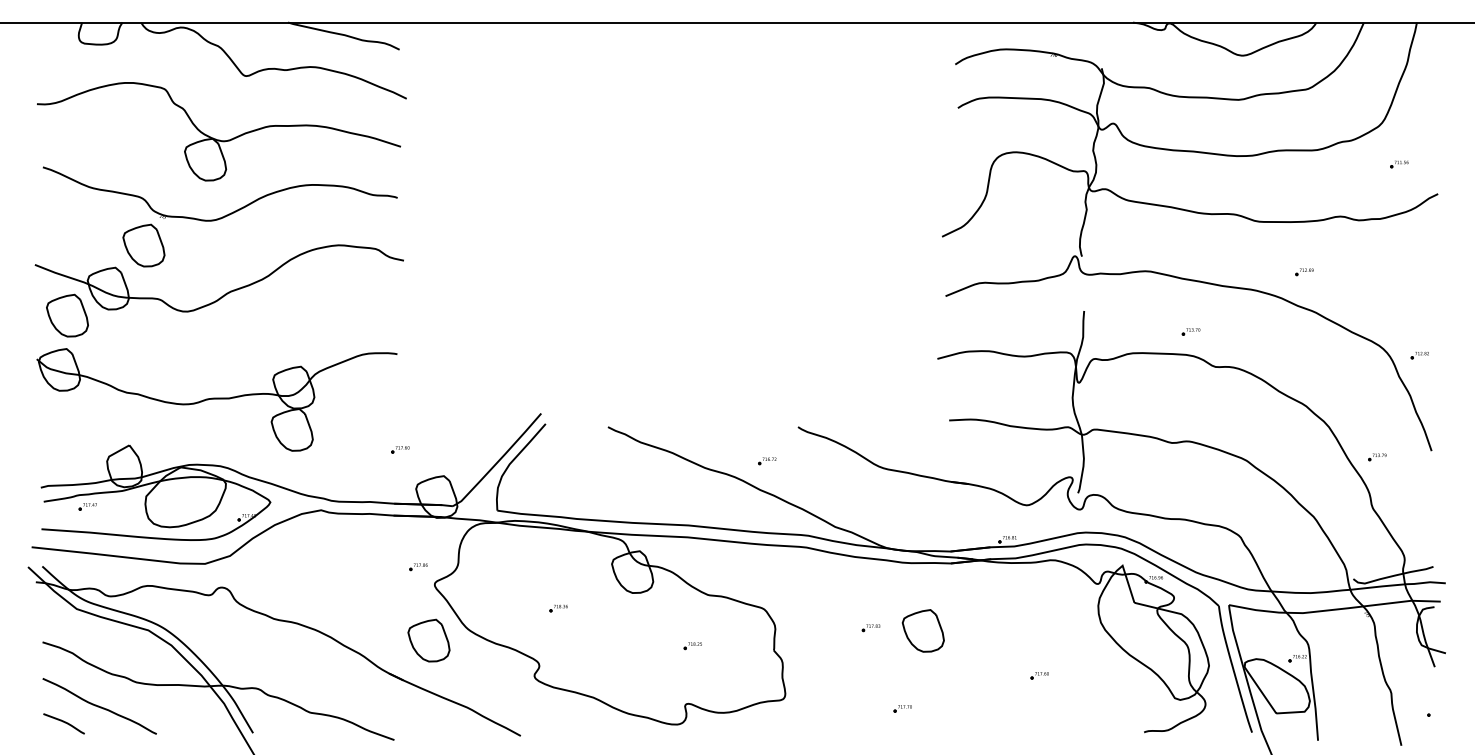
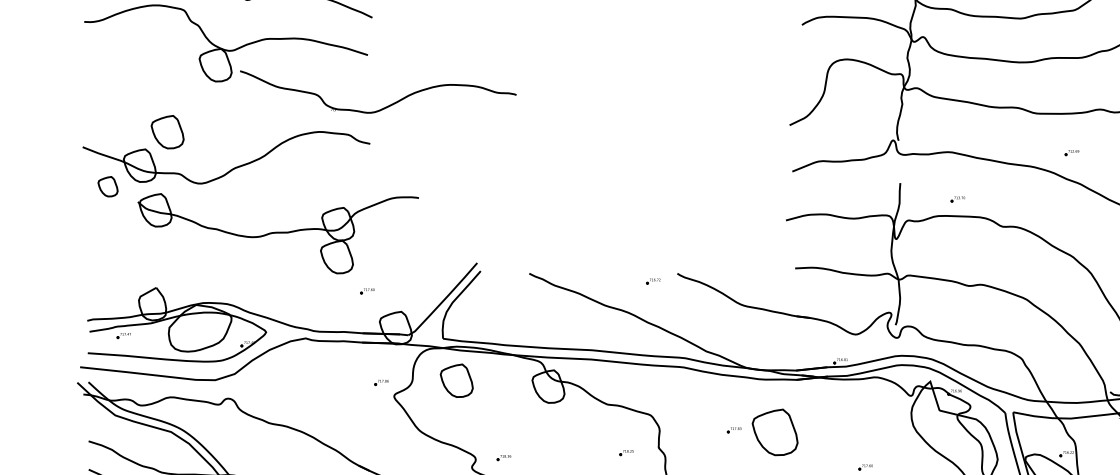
part: (228, 213) -> (384, 107), moved
part: (67, 315) -> (108, 186), size x0.6
part: (1190, 331) -> (957, 199), moved
part: (216, 399) -> (277, 233), moved
part: (767, 461) -> (653, 281), moved
part: (558, 608) -> (503, 457), moved
part: (922, 630) -> (774, 432), size x1.4
part: (428, 640) -> (456, 380), moved
part: (692, 646) -> (626, 453), moved

